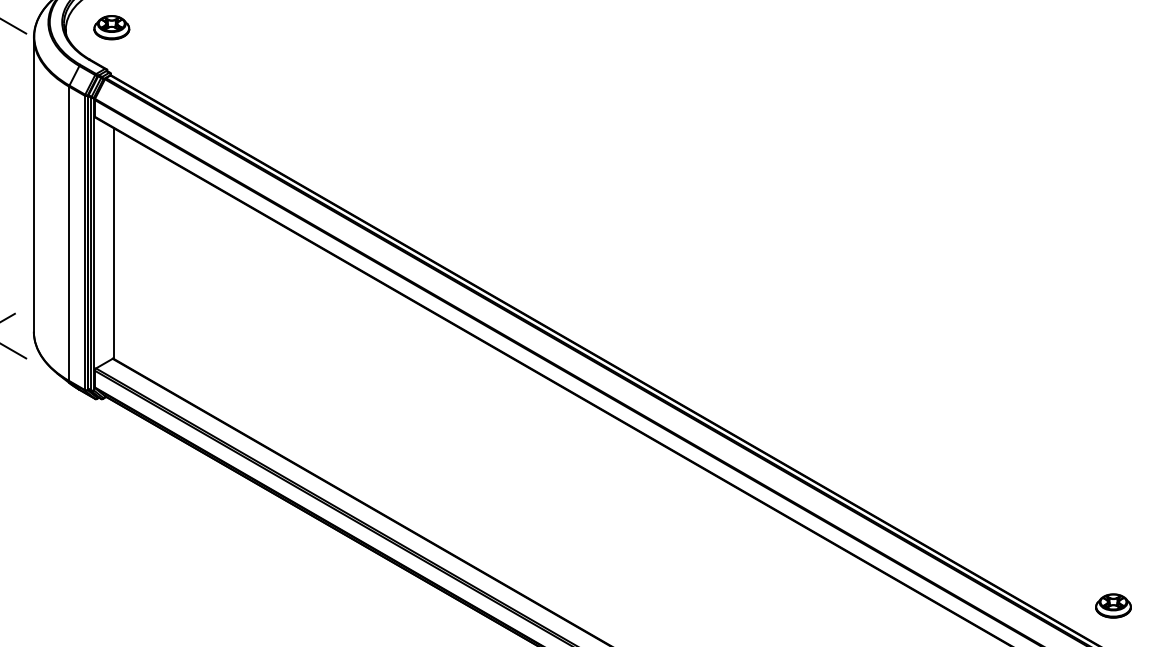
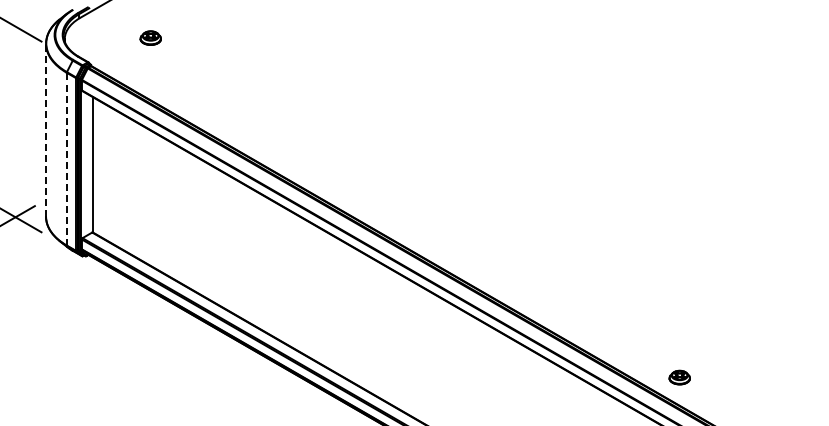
part: (111, 26) -> (150, 37), moved
line: (34, 183) -> (46, 129), solid -> dashed
line: (68, 232) -> (66, 158), solid -> dashed

